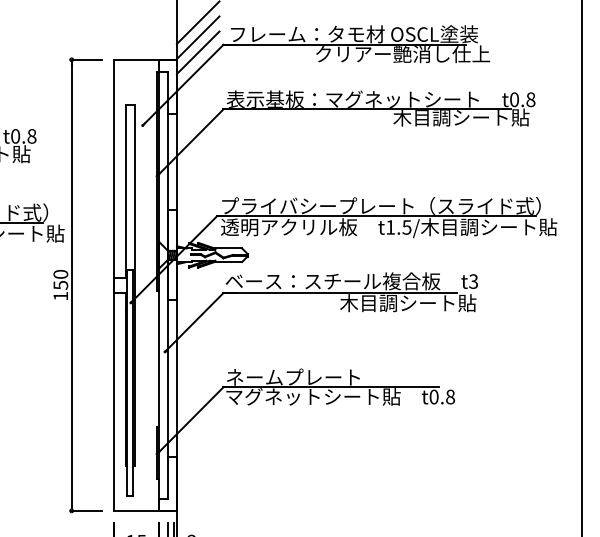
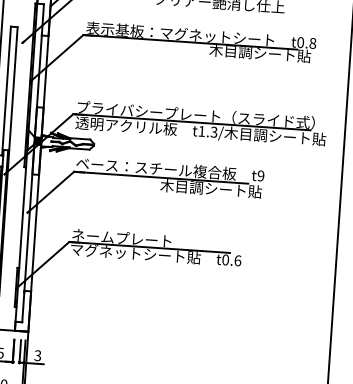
text: (407, 227) -> (214, 132), t1.5/ -> t1.3/
text: (473, 281) -> (260, 175), t3 -> t9
text: (450, 396) -> (237, 260), t0.8 -> t0.6

